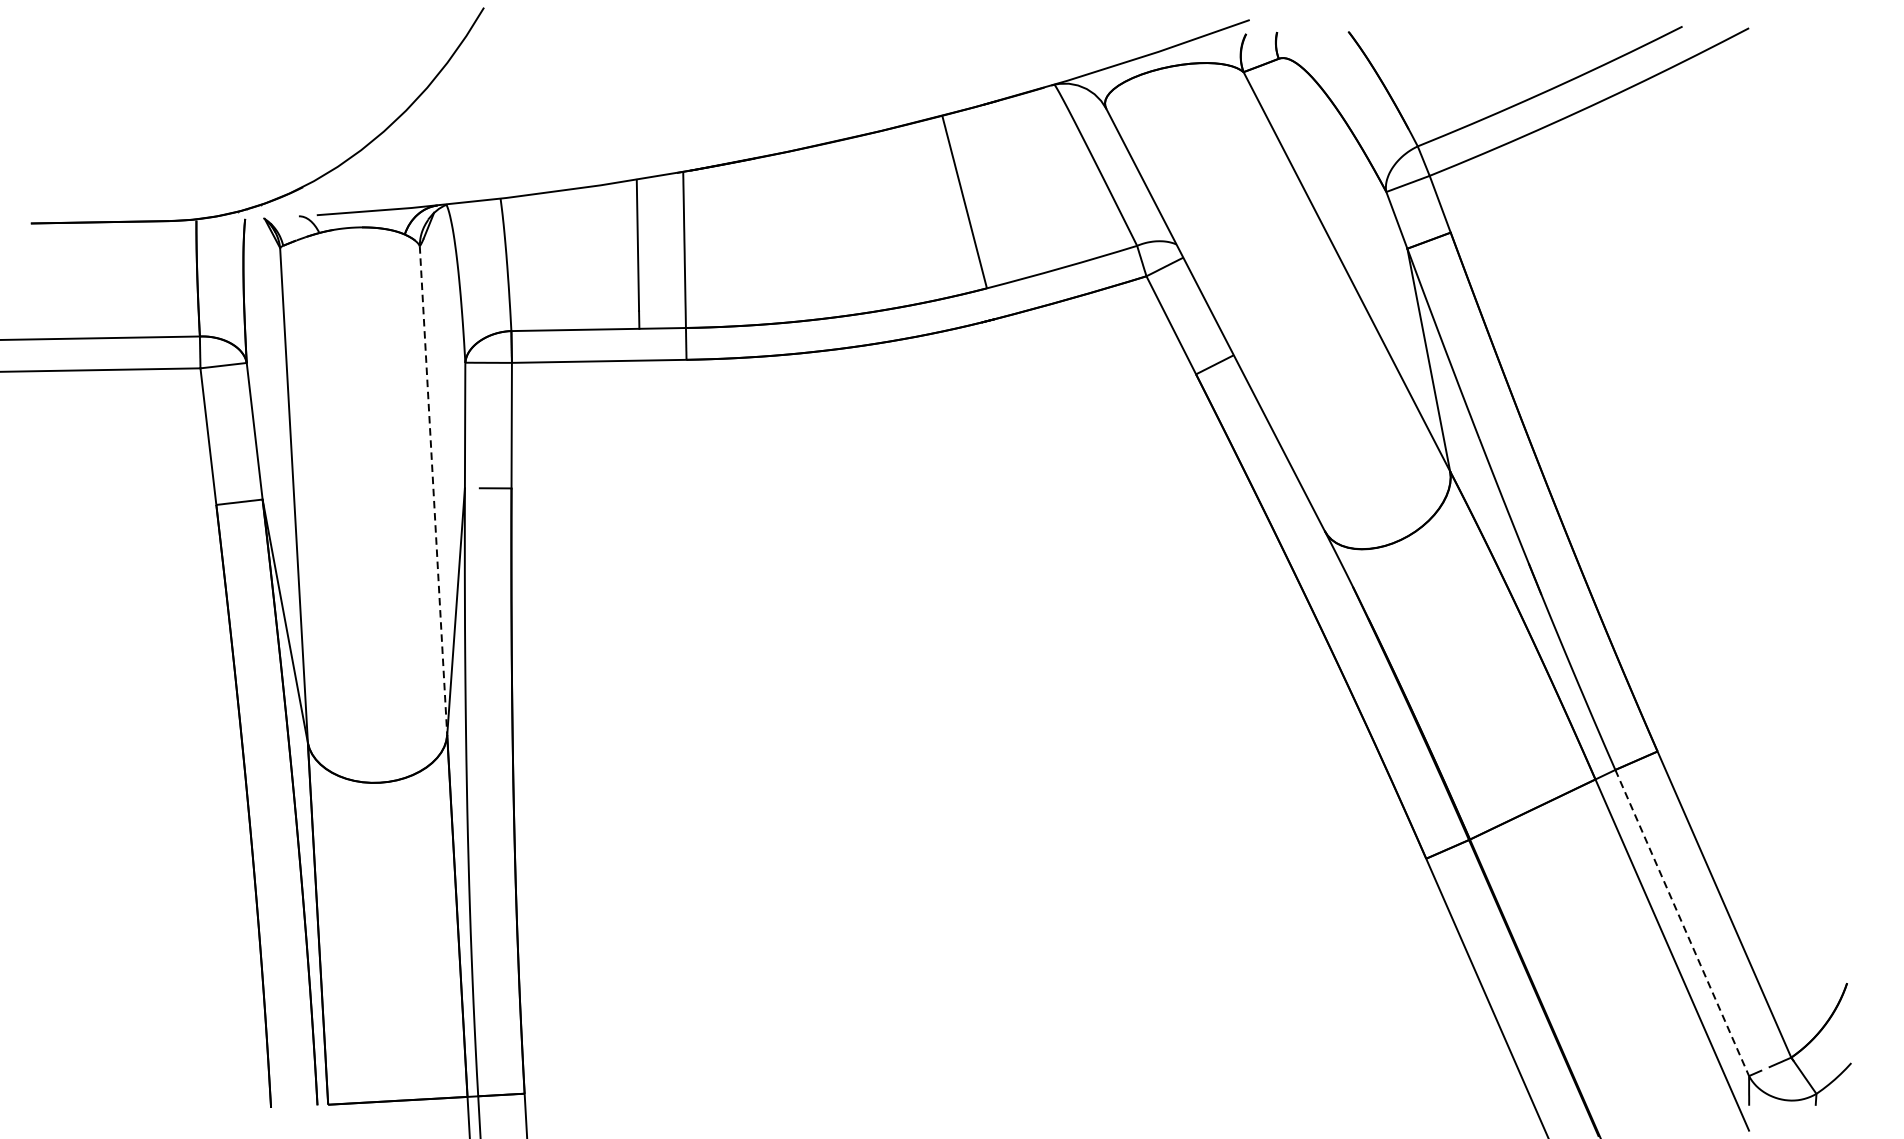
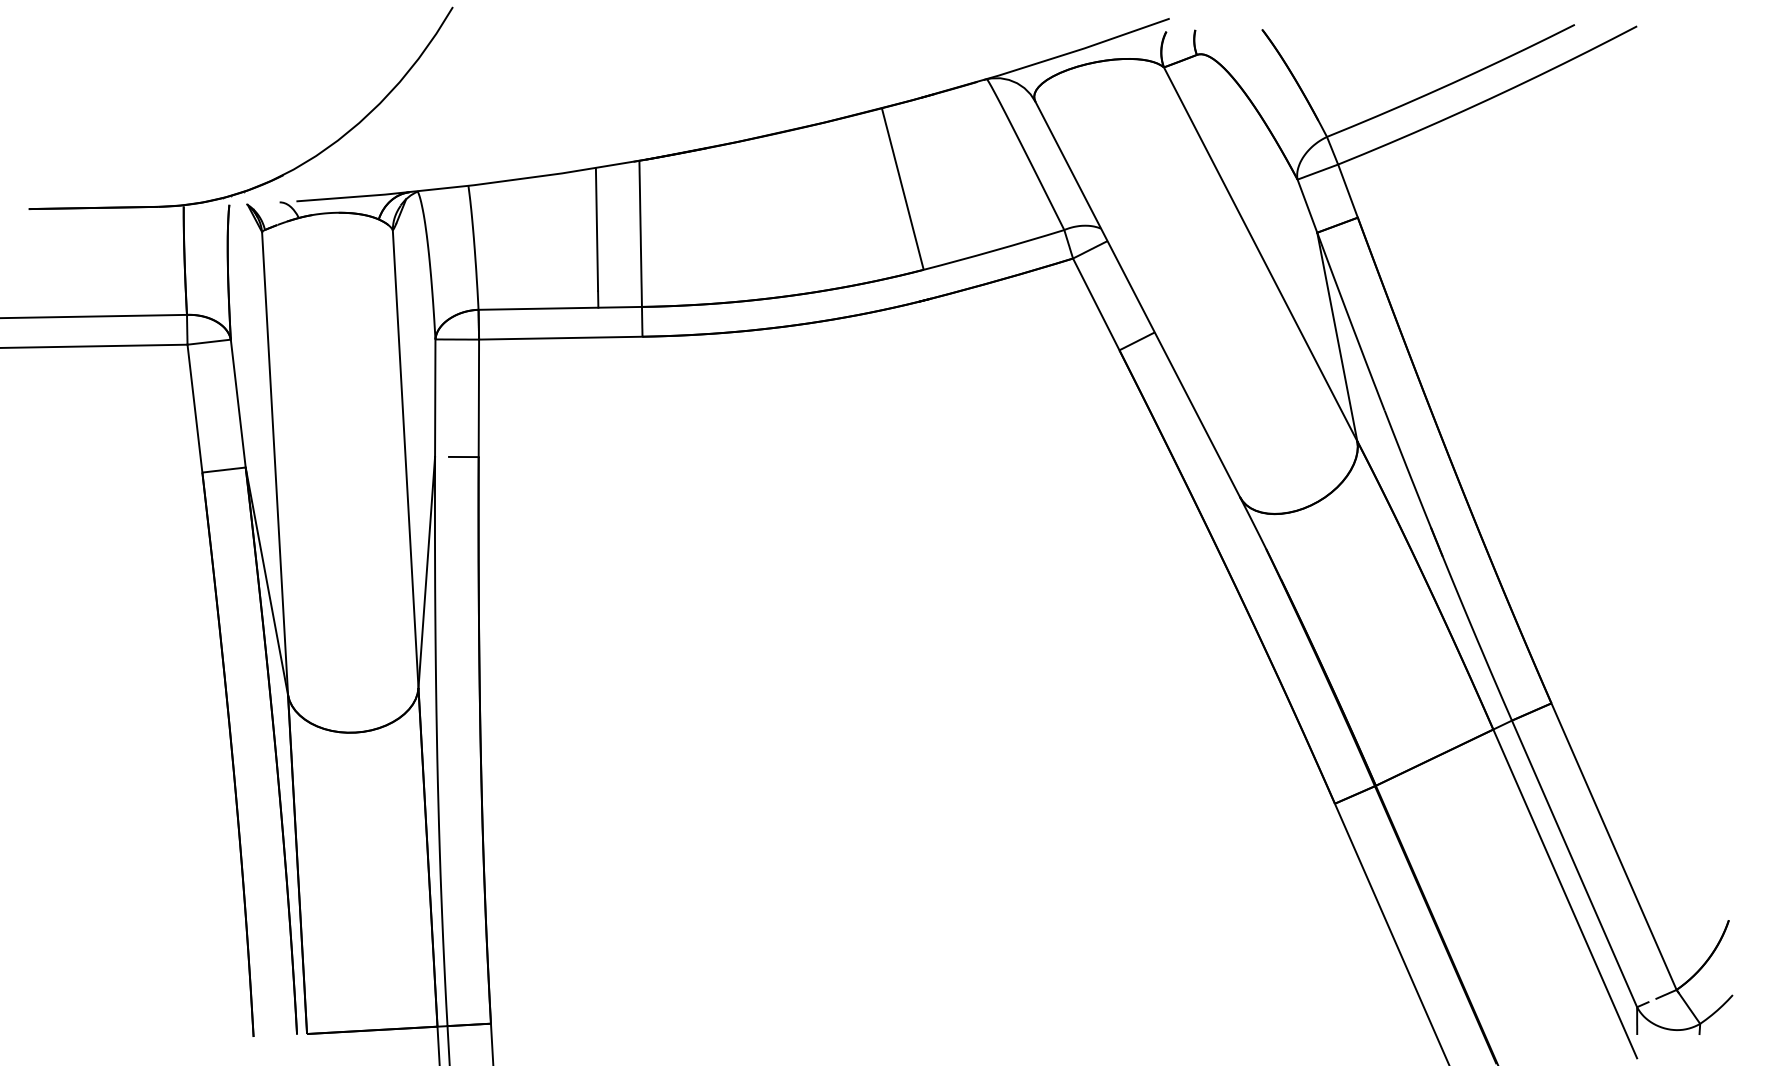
line: (433, 490) -> (405, 459), dashed -> solid
line: (1682, 923) -> (1574, 864), dashed -> solid

